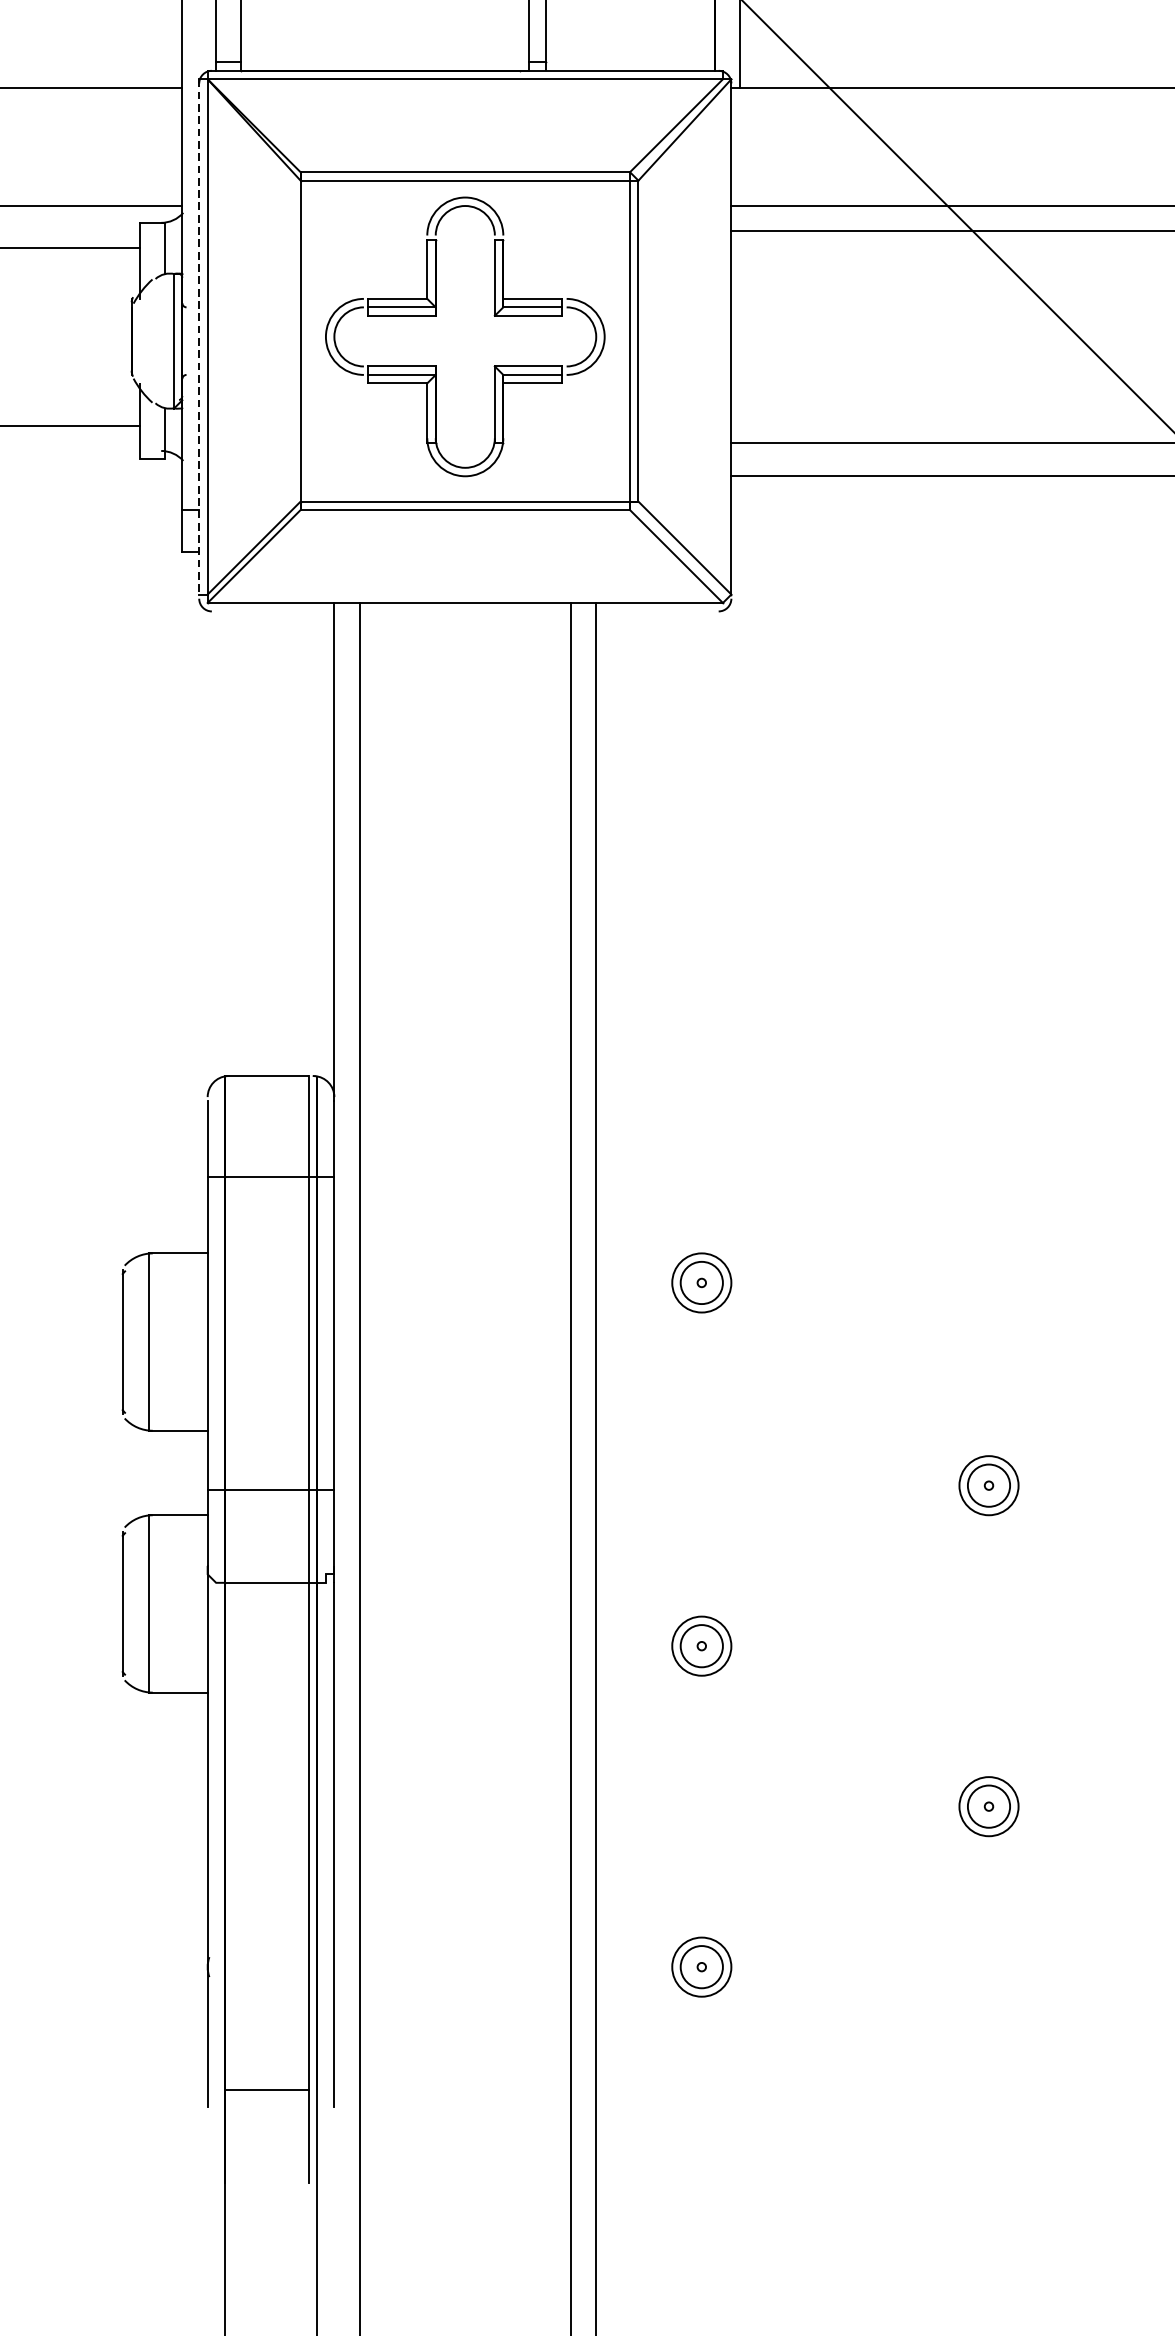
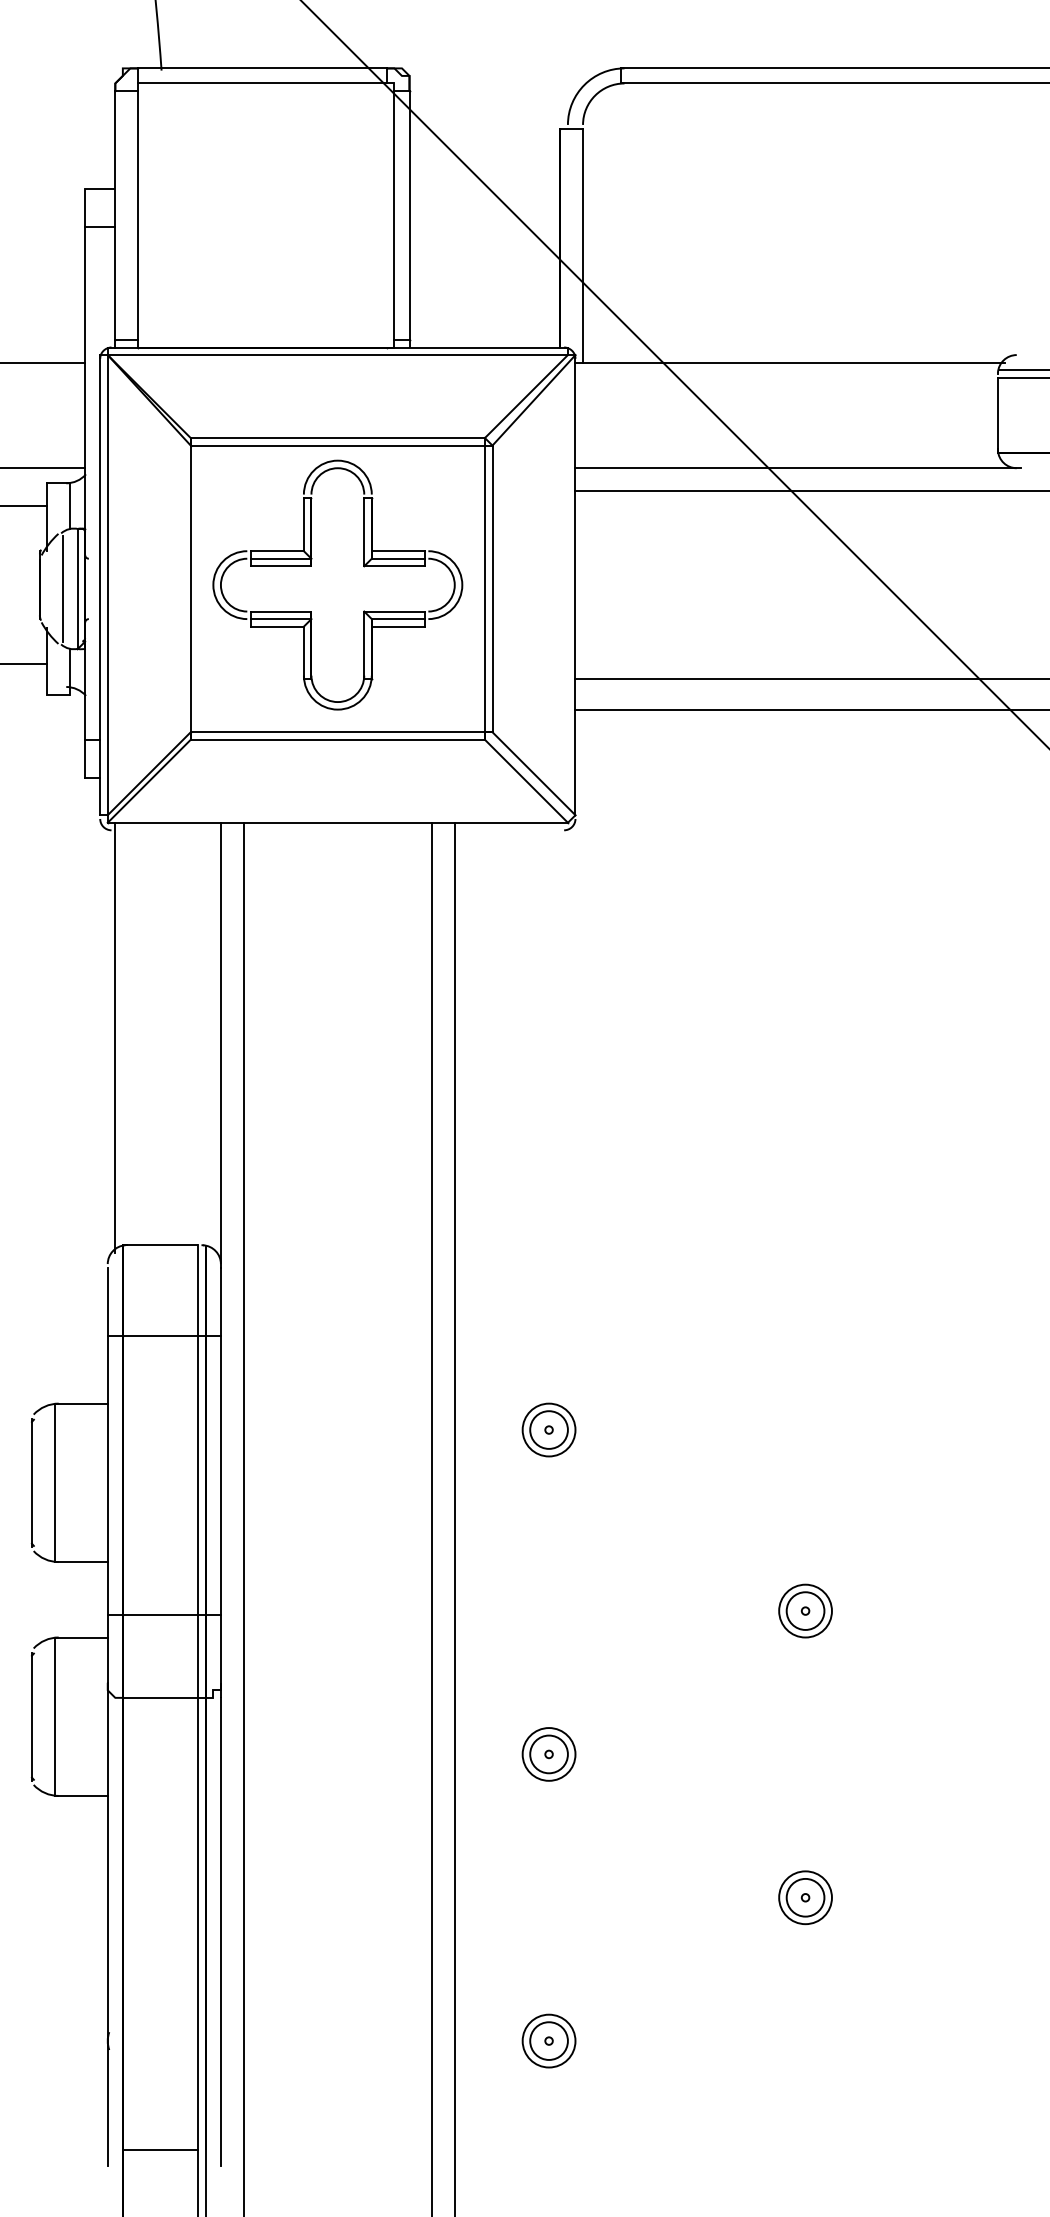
line: (199, 337) -> (100, 585), dashed -> solid
line: (156, 340) -> (62, 588), added
line: (216, 843) -> (115, 1037), added

